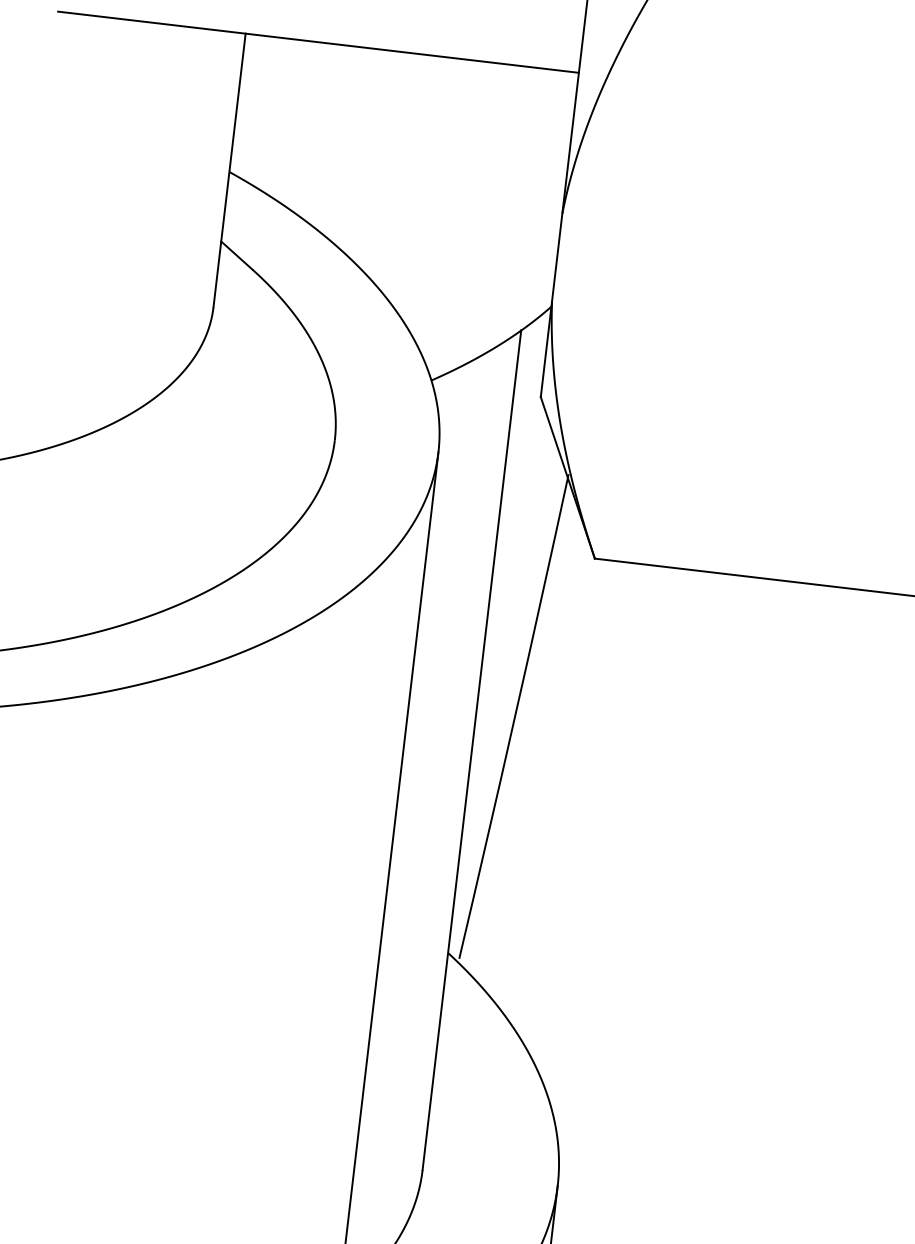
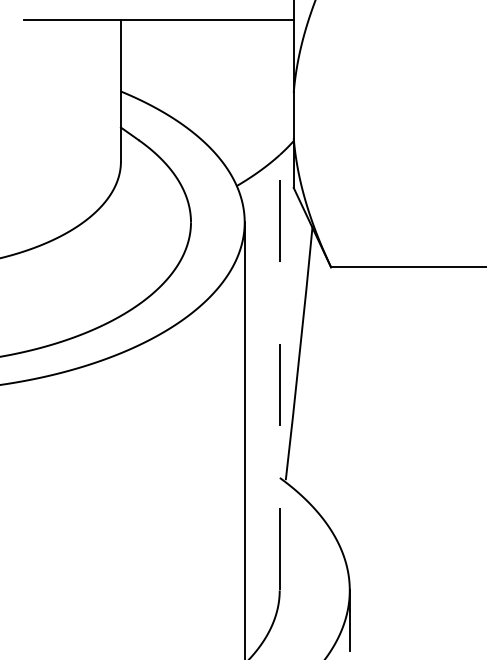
line: (471, 749) -> (279, 372), solid -> dashed

